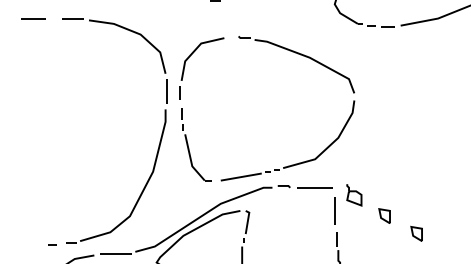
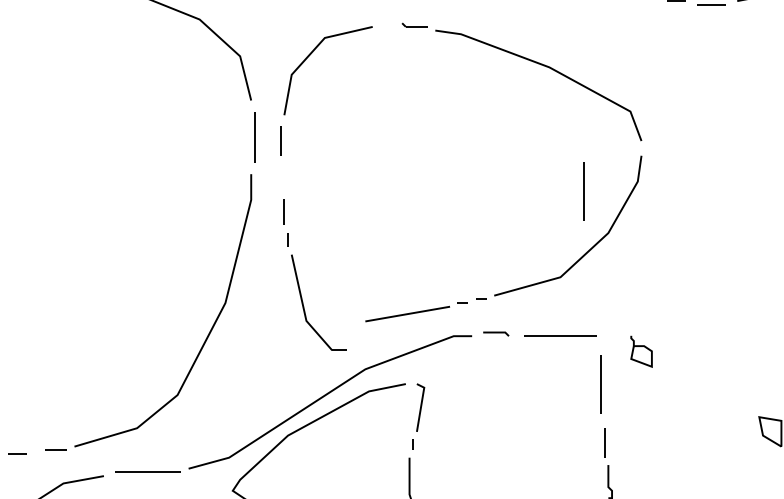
line: (326, 117) -> (583, 190), added
part: (188, 144) -> (298, 275), moved
part: (354, 195) -> (641, 352), size x0.7
part: (384, 215) -> (703, 393), removed

